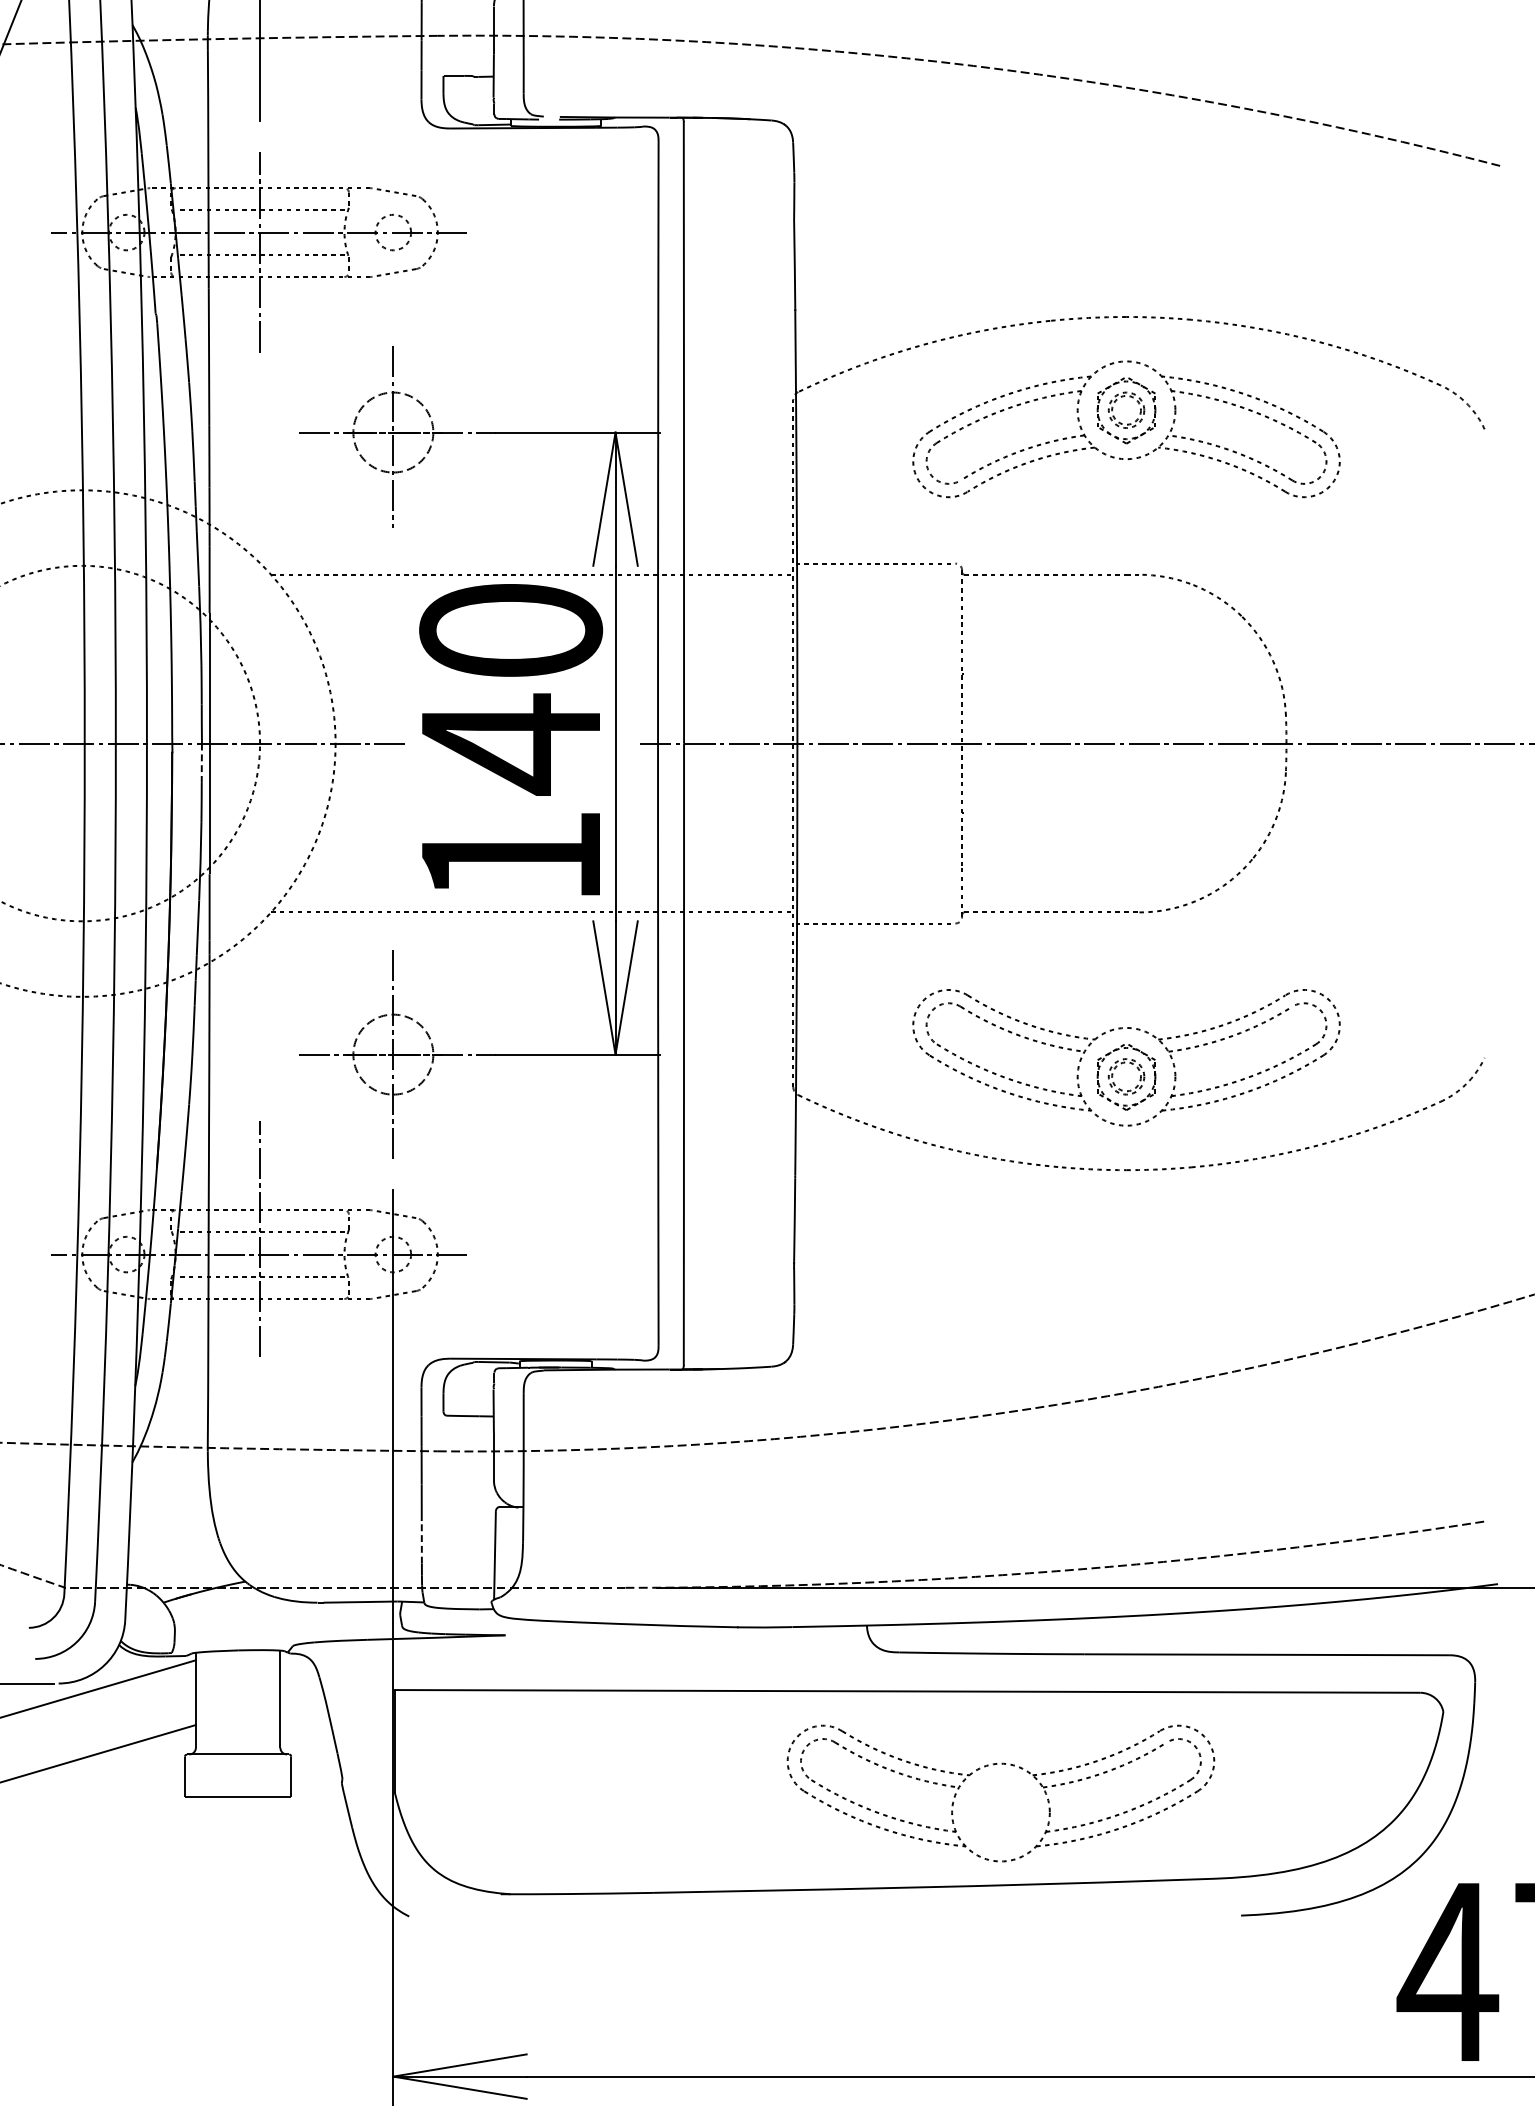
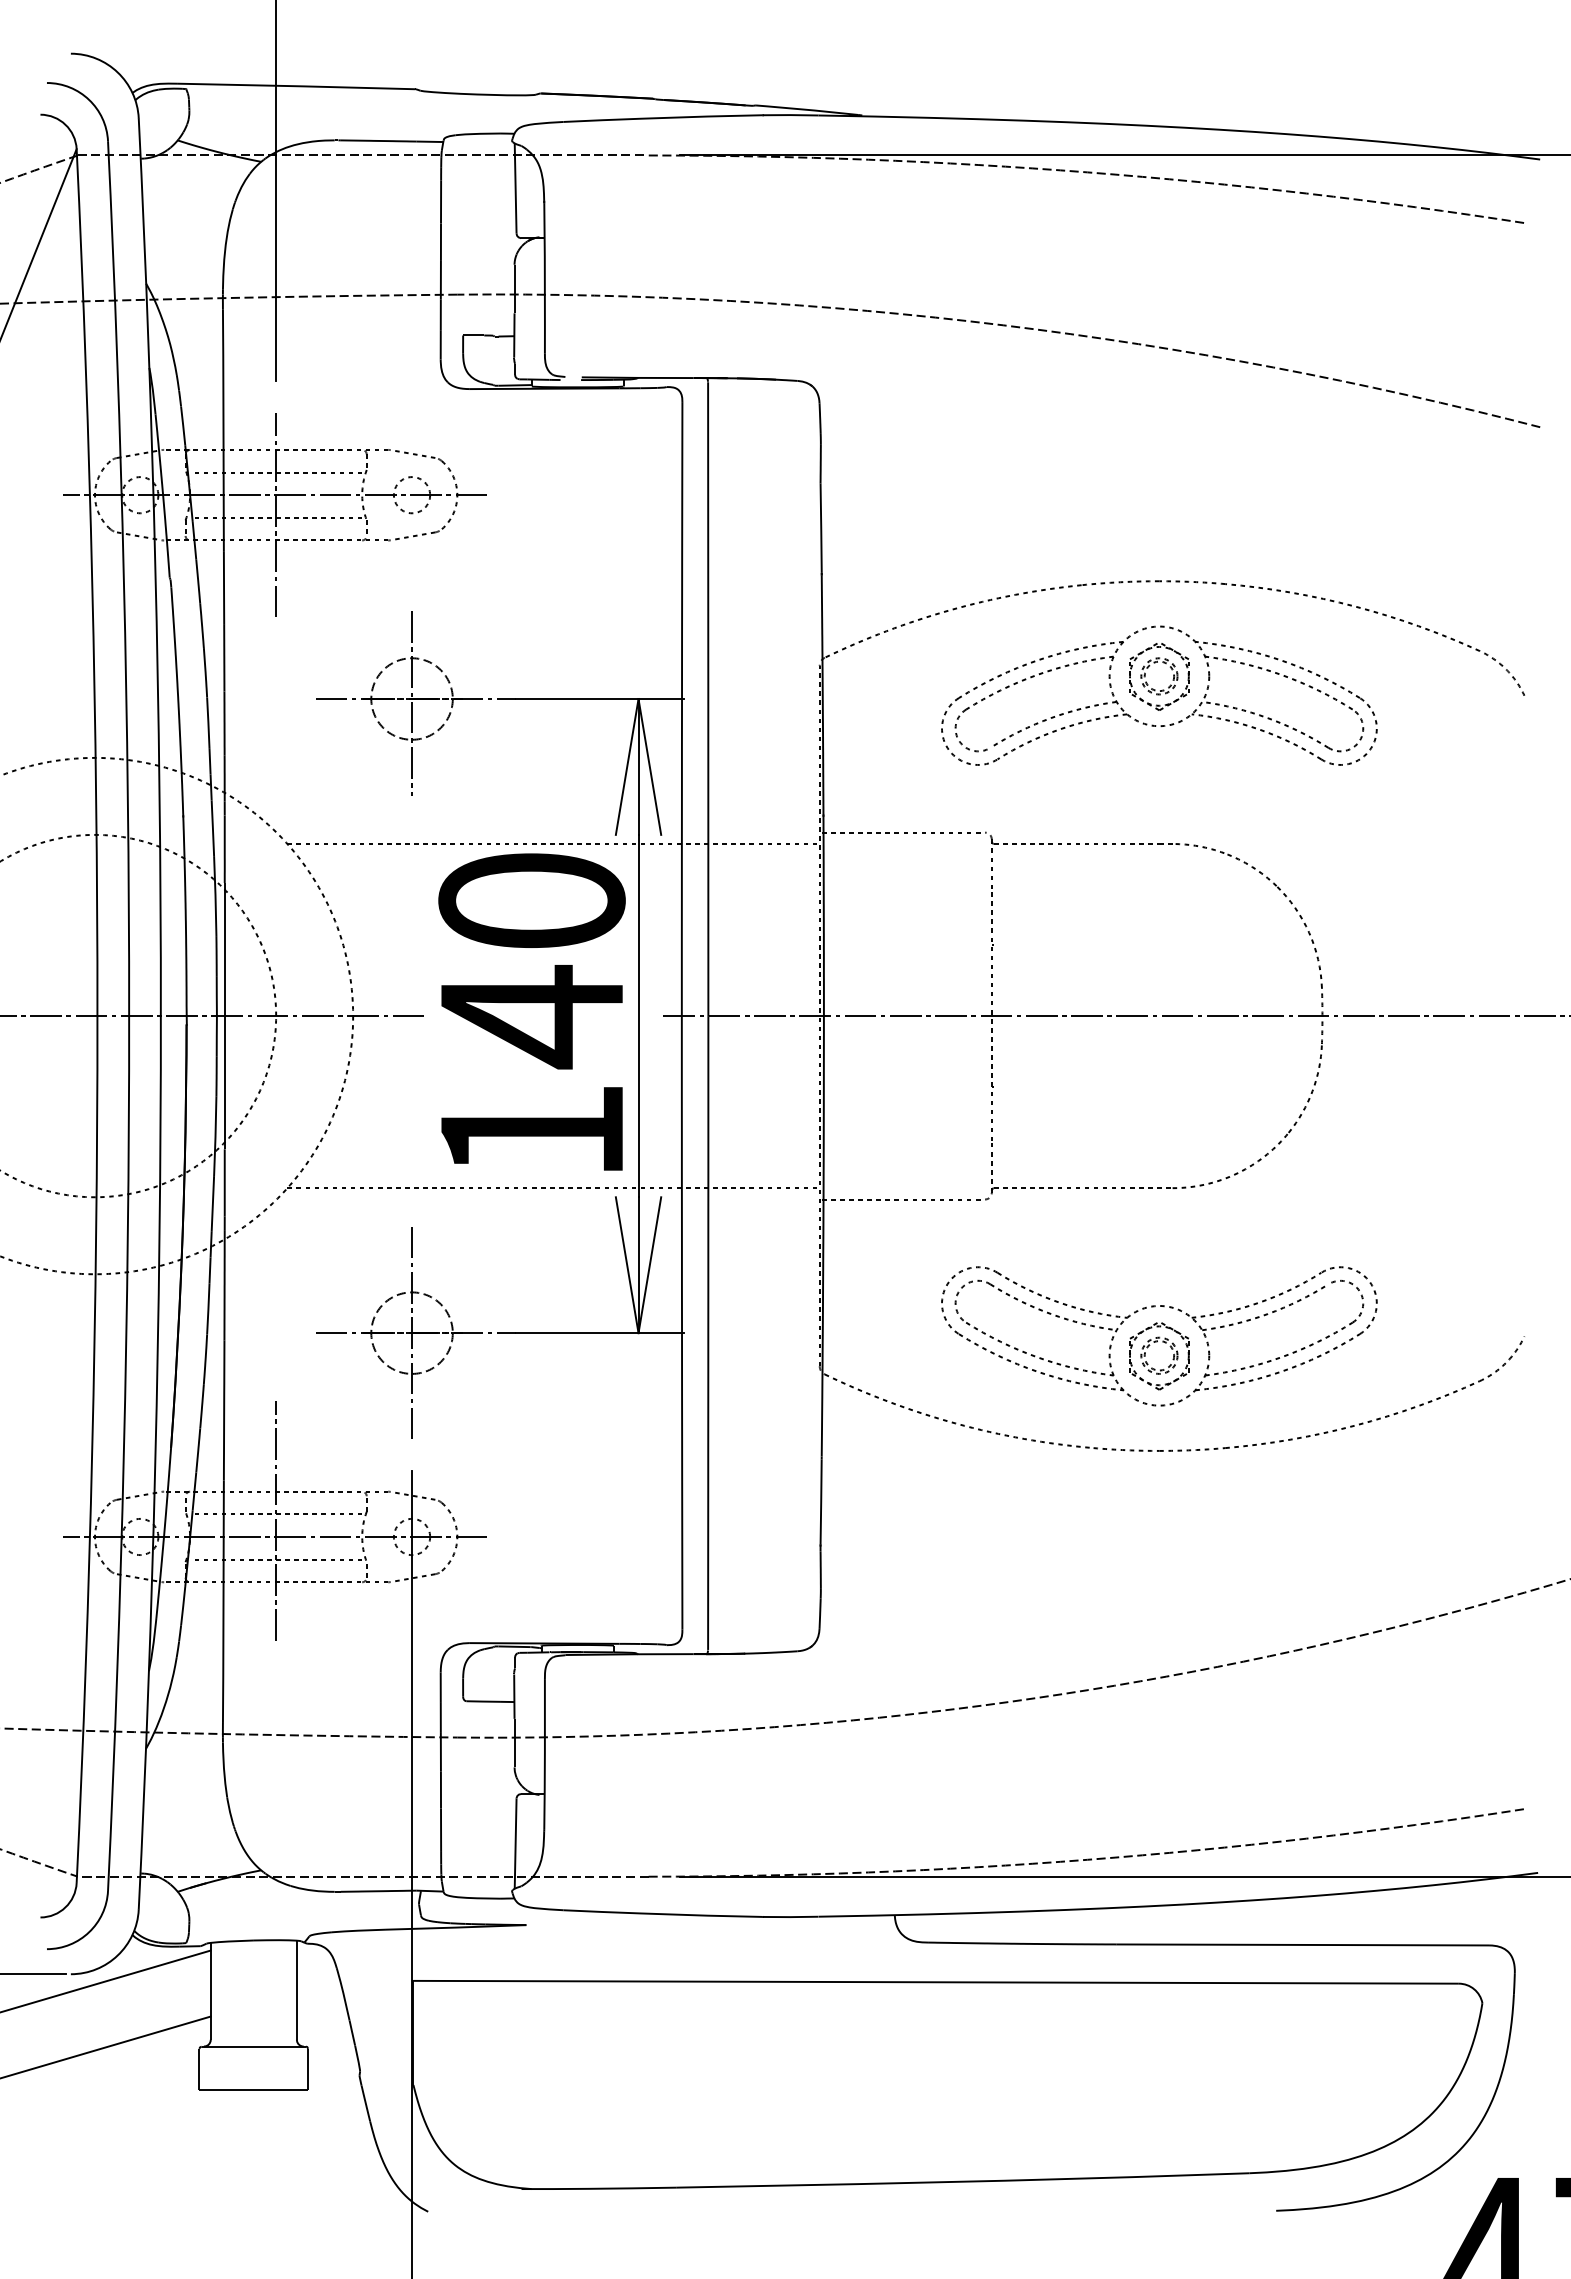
line: (201, 763) -> (216, 1036), dashed -> solid
line: (422, 1542) -> (441, 1830), dashed -> solid
part: (1004, 1765) -> (1035, 2057), removed

